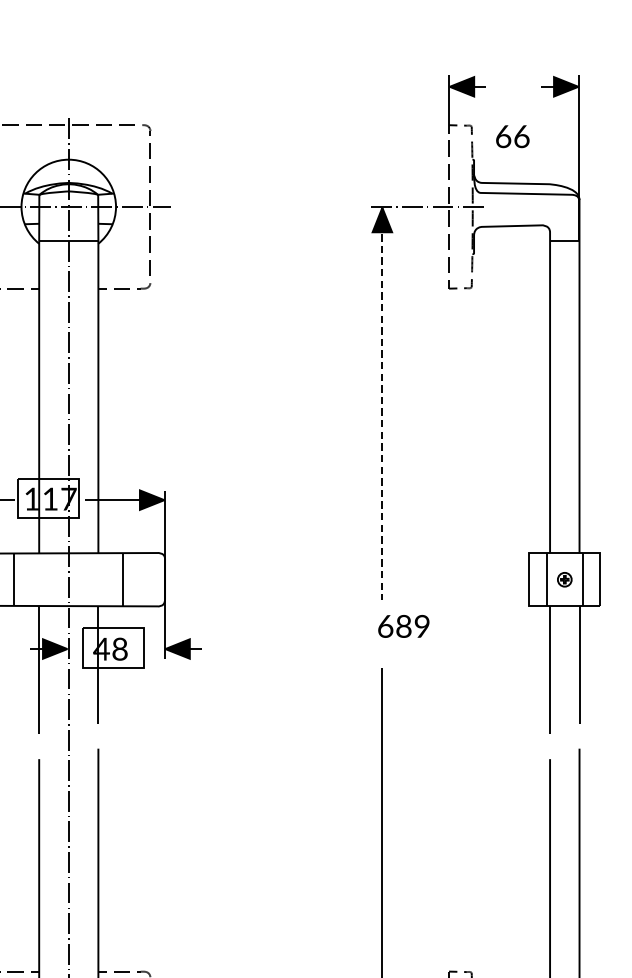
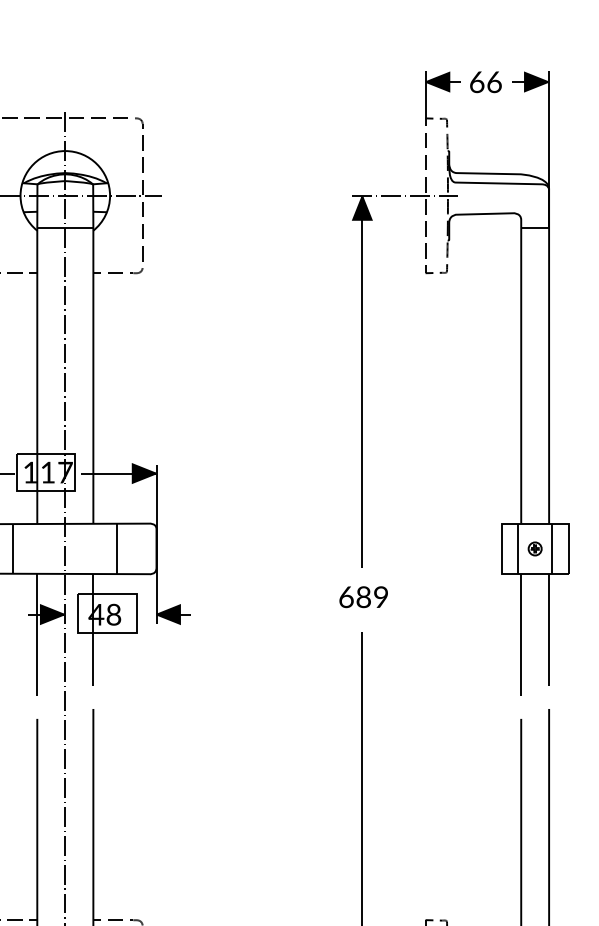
text: (512, 136) -> (485, 82), moved
line: (382, 411) -> (362, 389), dashed -> solid
text: (403, 626) -> (363, 597), moved

